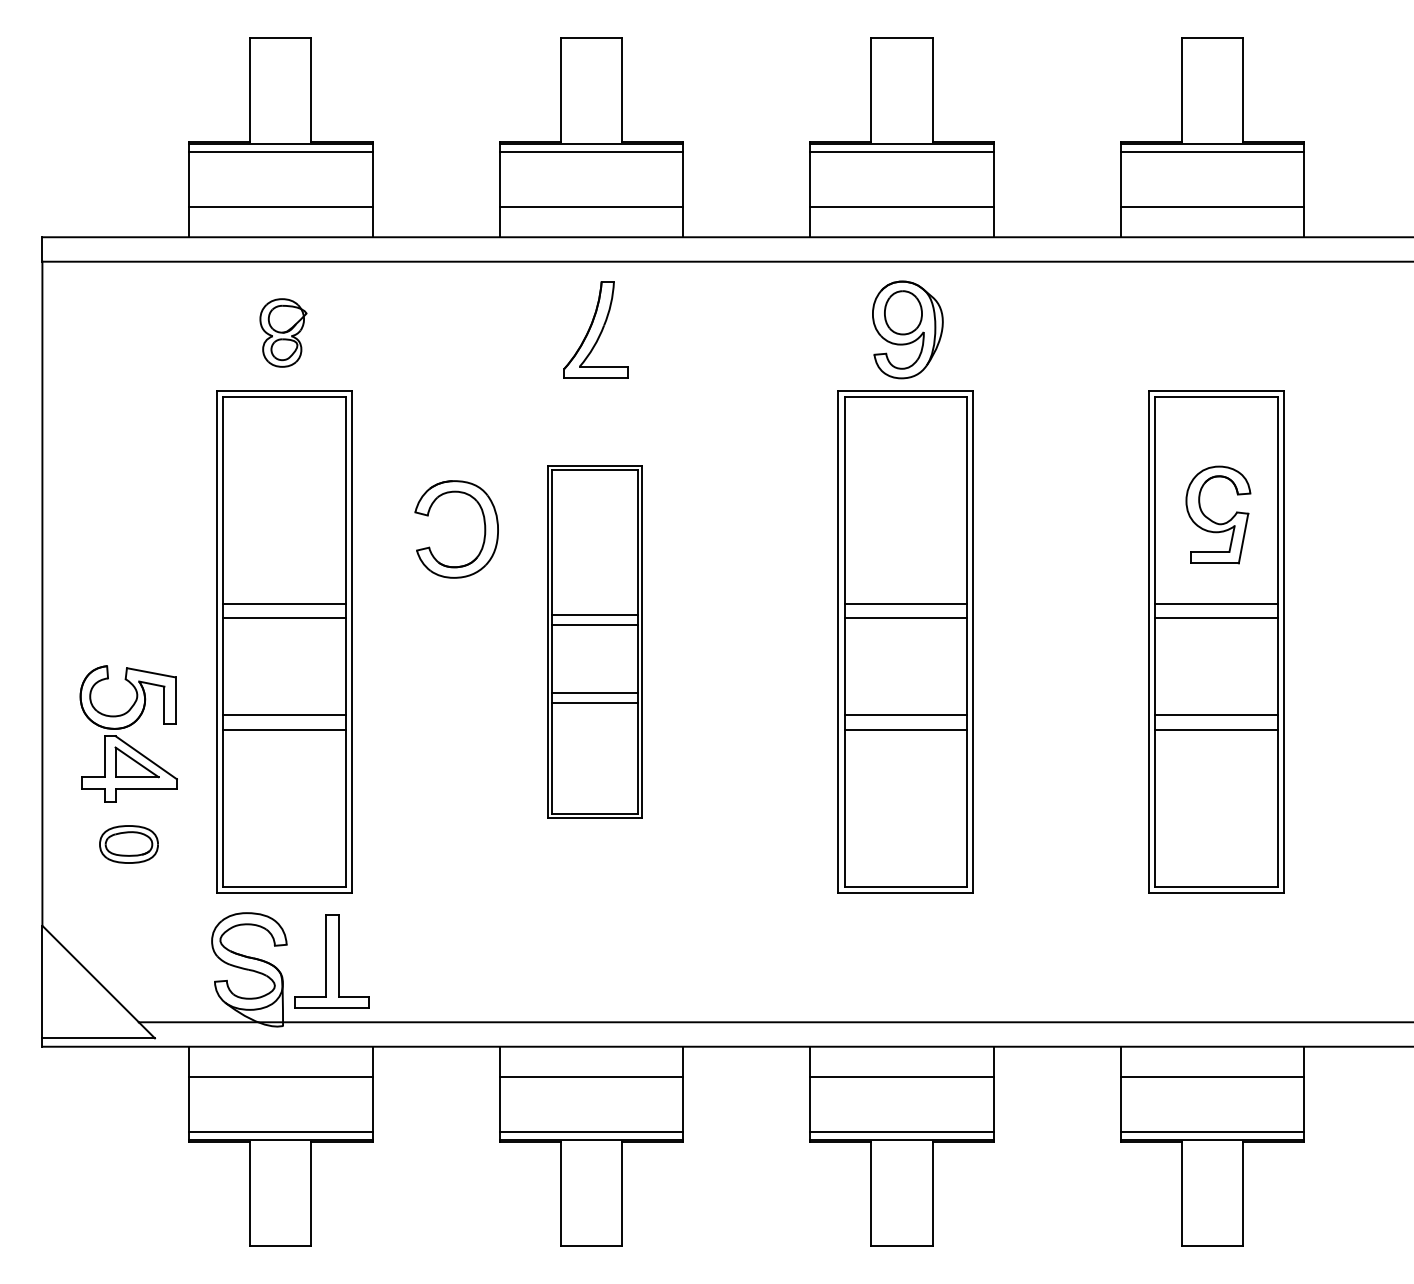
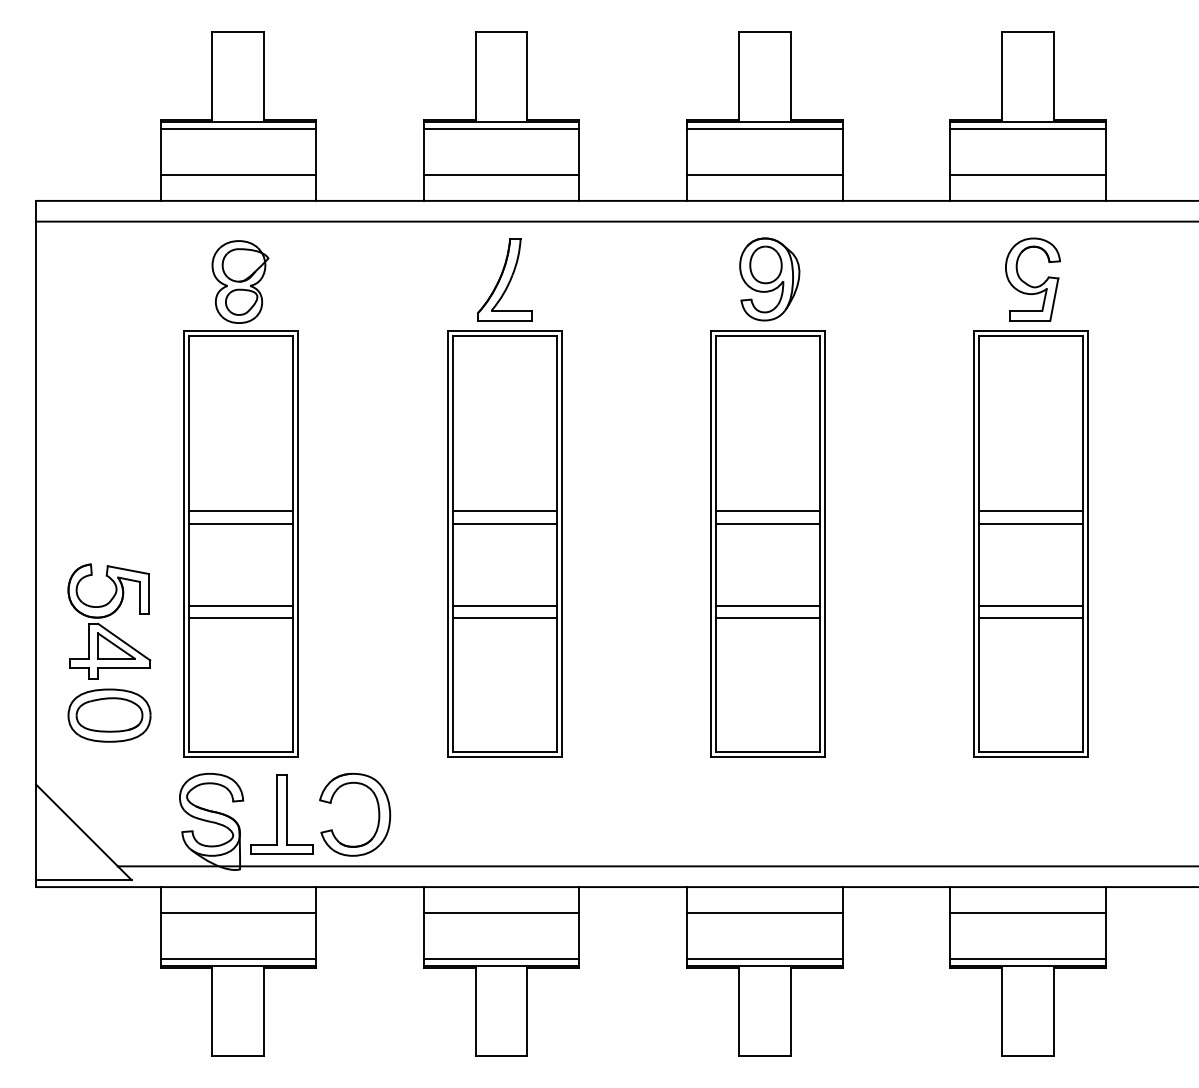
part: (283, 332) -> (240, 281), size x1.43
part: (1214, 521) -> (1029, 285), moved
part: (483, 522) -> (377, 808), moved
part: (594, 641) -> (504, 543), size x1.43
part: (128, 844) -> (109, 715), size x1.67

